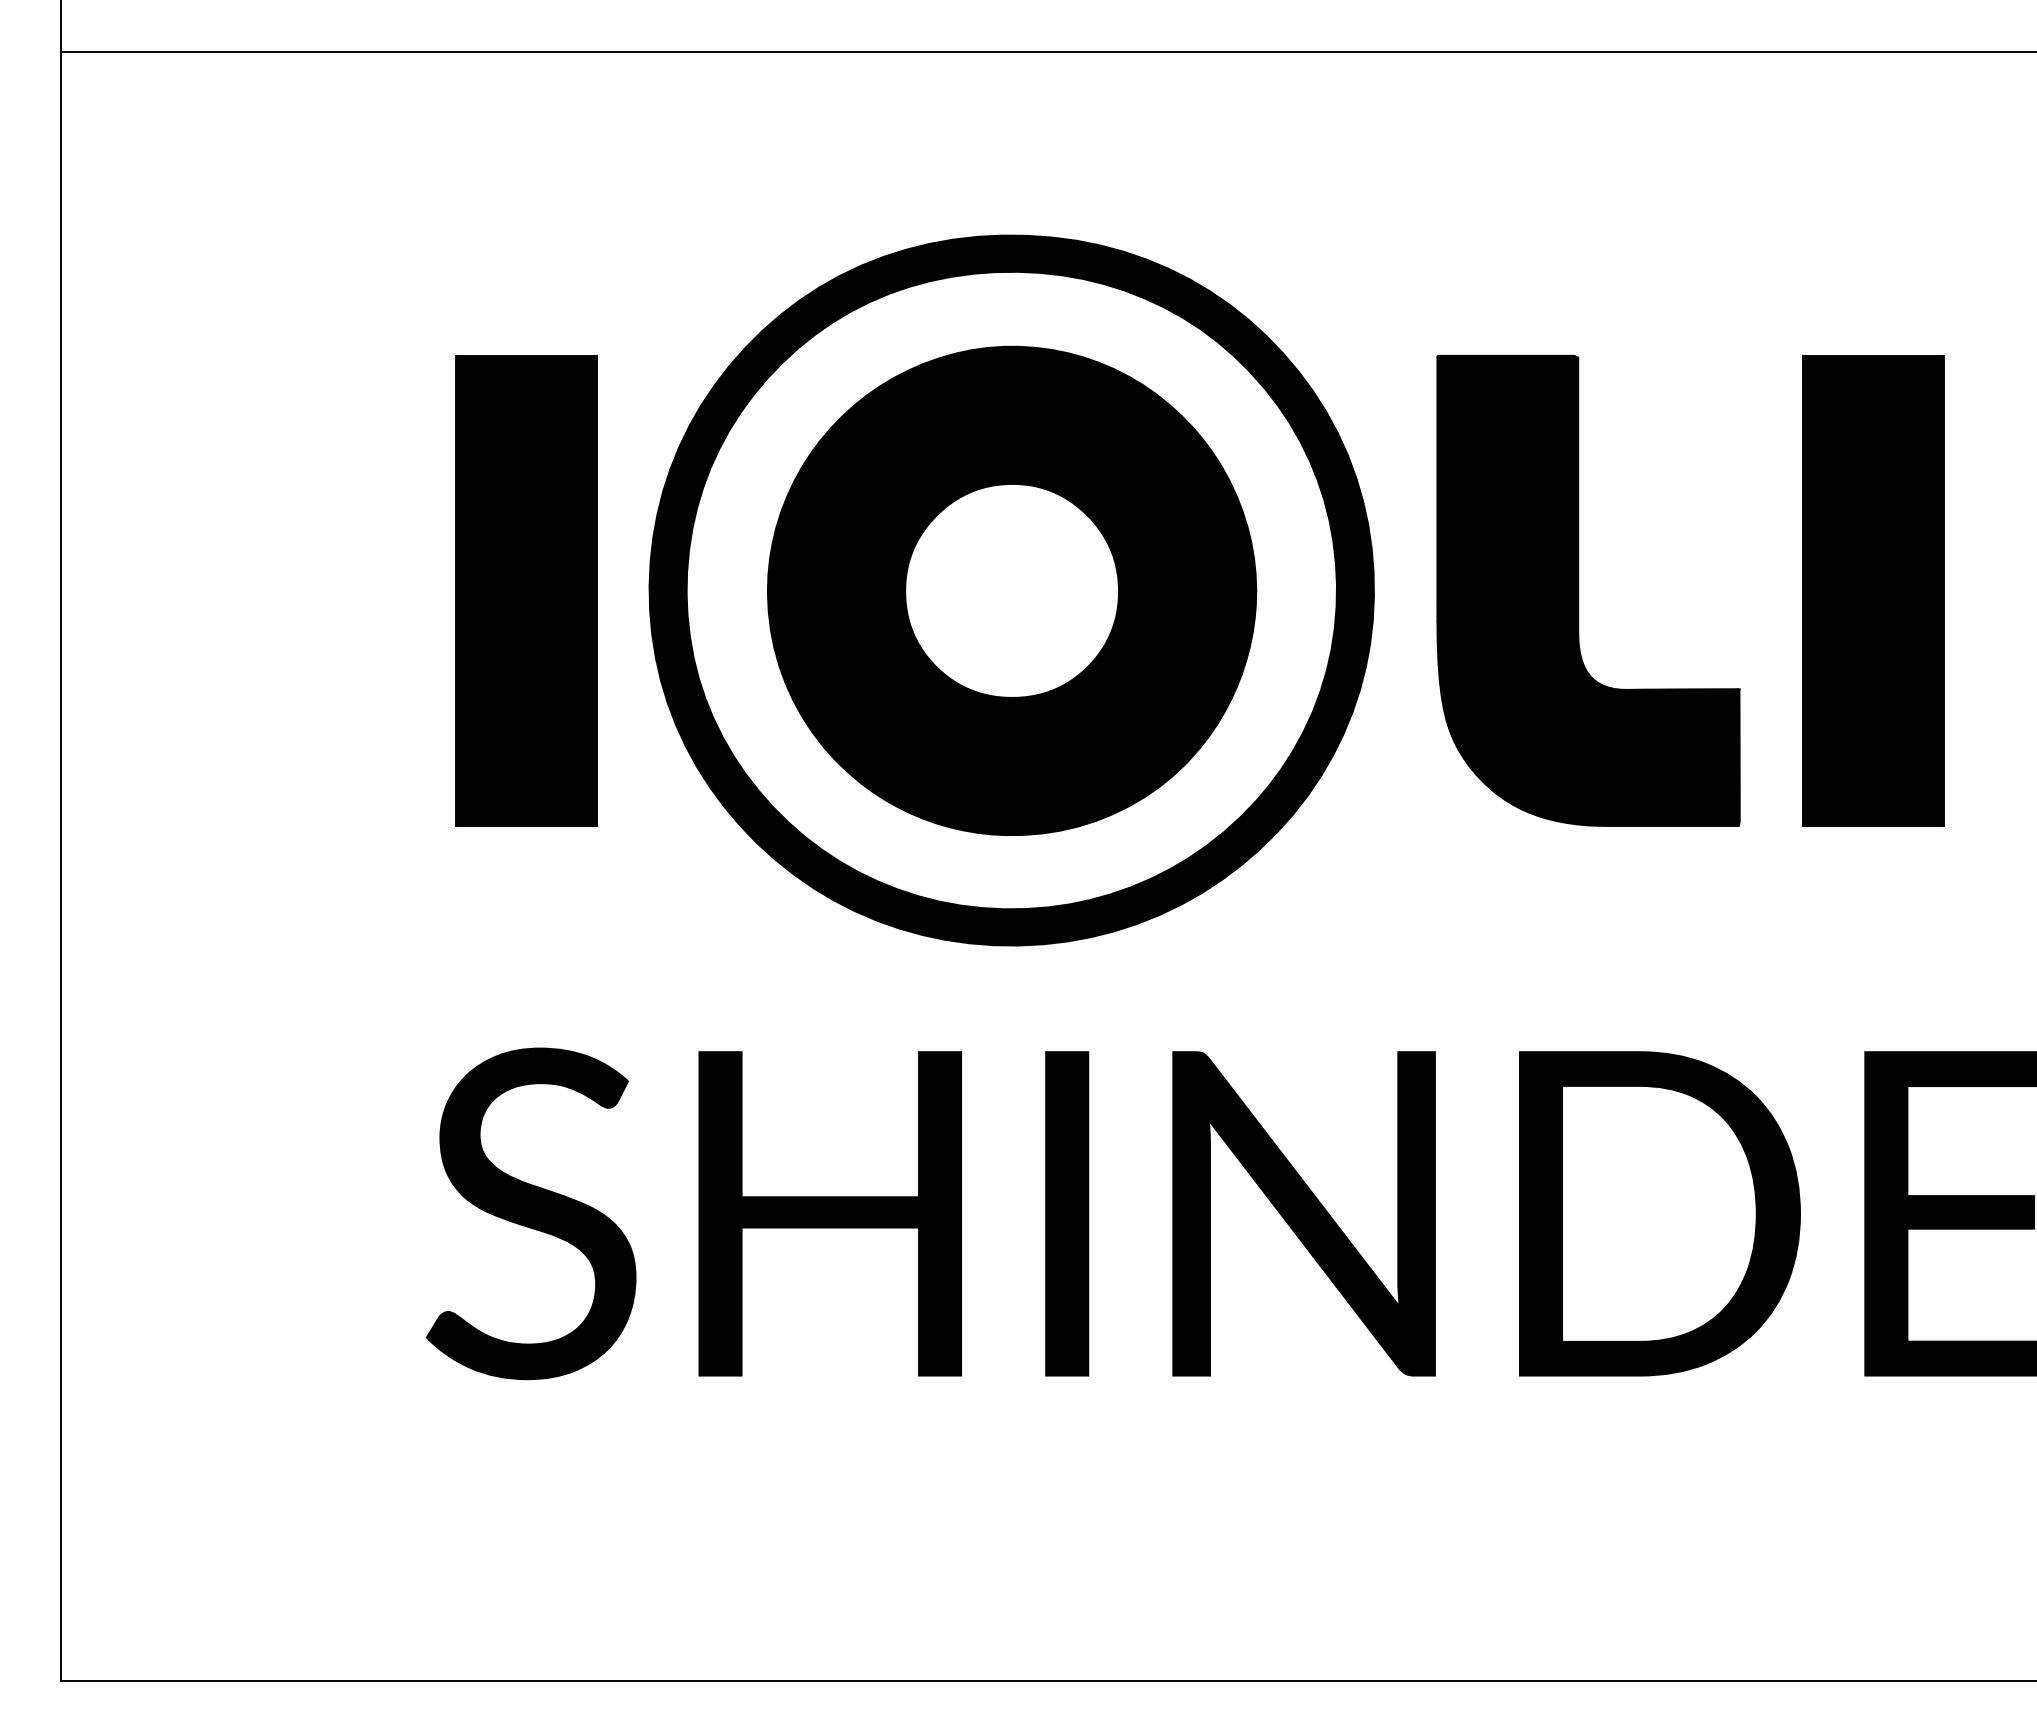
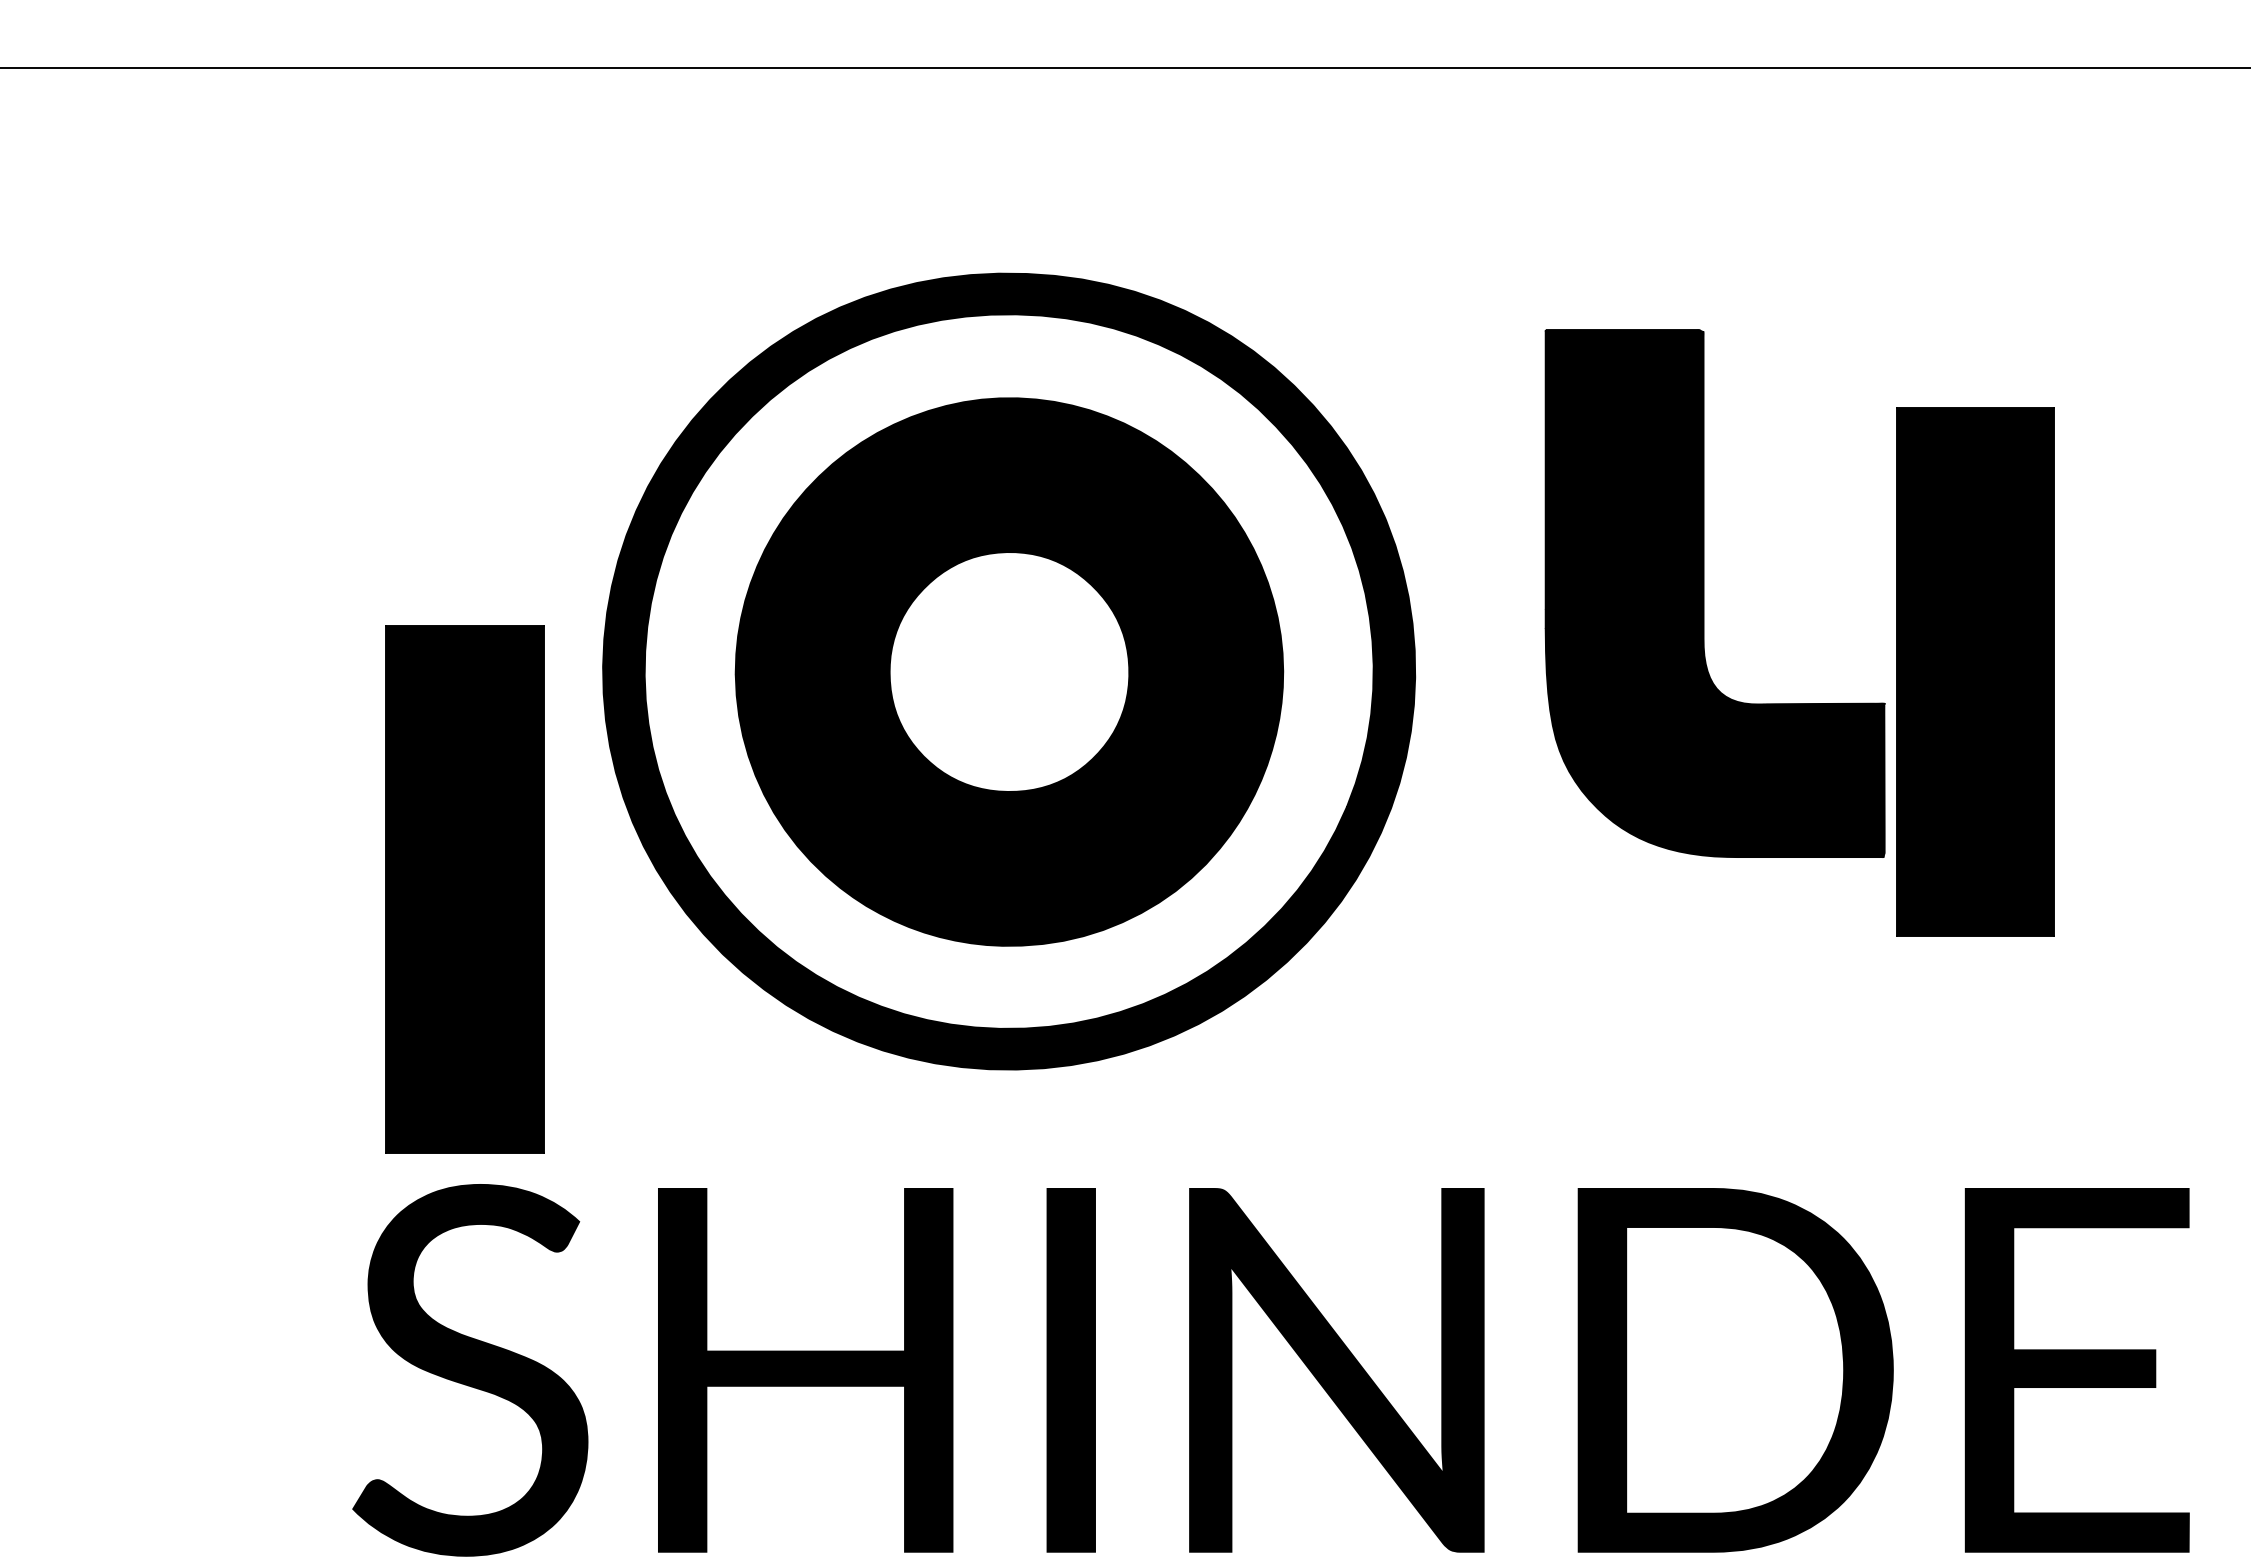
part: (526, 590) -> (465, 889), moved
part: (1579, 590) -> (1704, 593), moved

